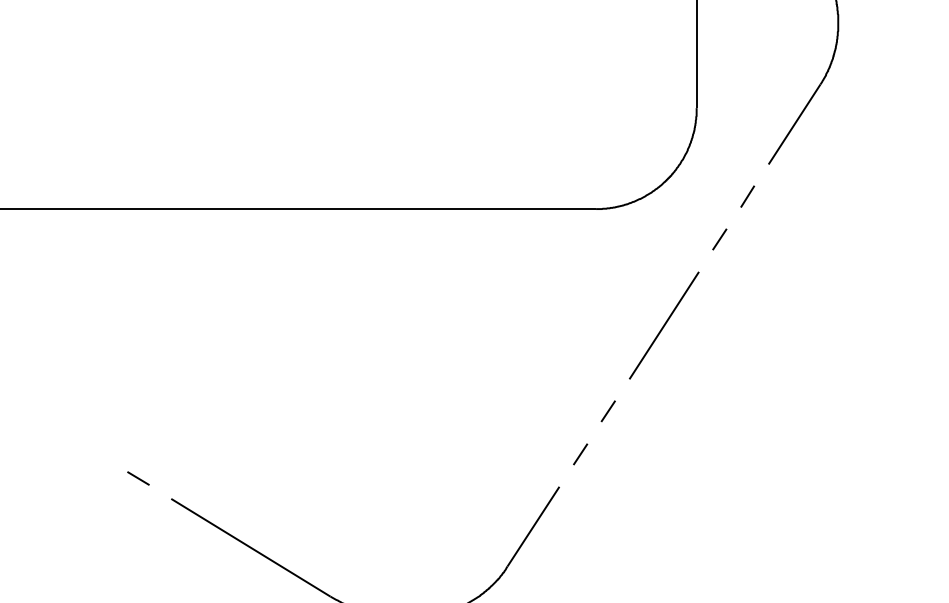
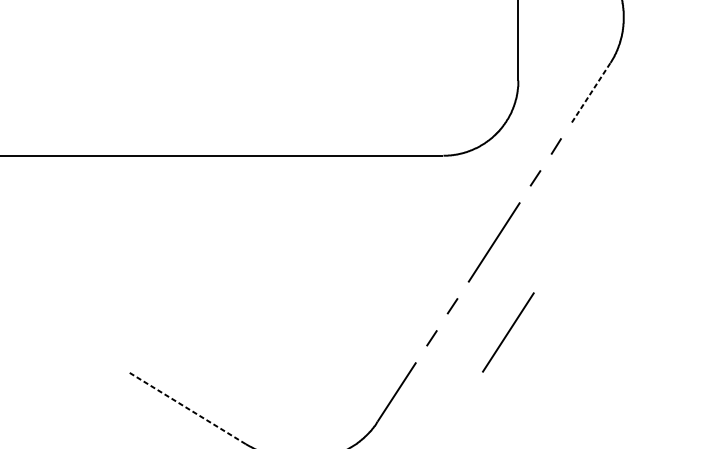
line: (794, 124) -> (591, 92), solid -> dashed
line: (683, 446) -> (508, 332), added
line: (138, 478) -> (102, 356), removed
line: (250, 547) -> (186, 407), solid -> dashed

